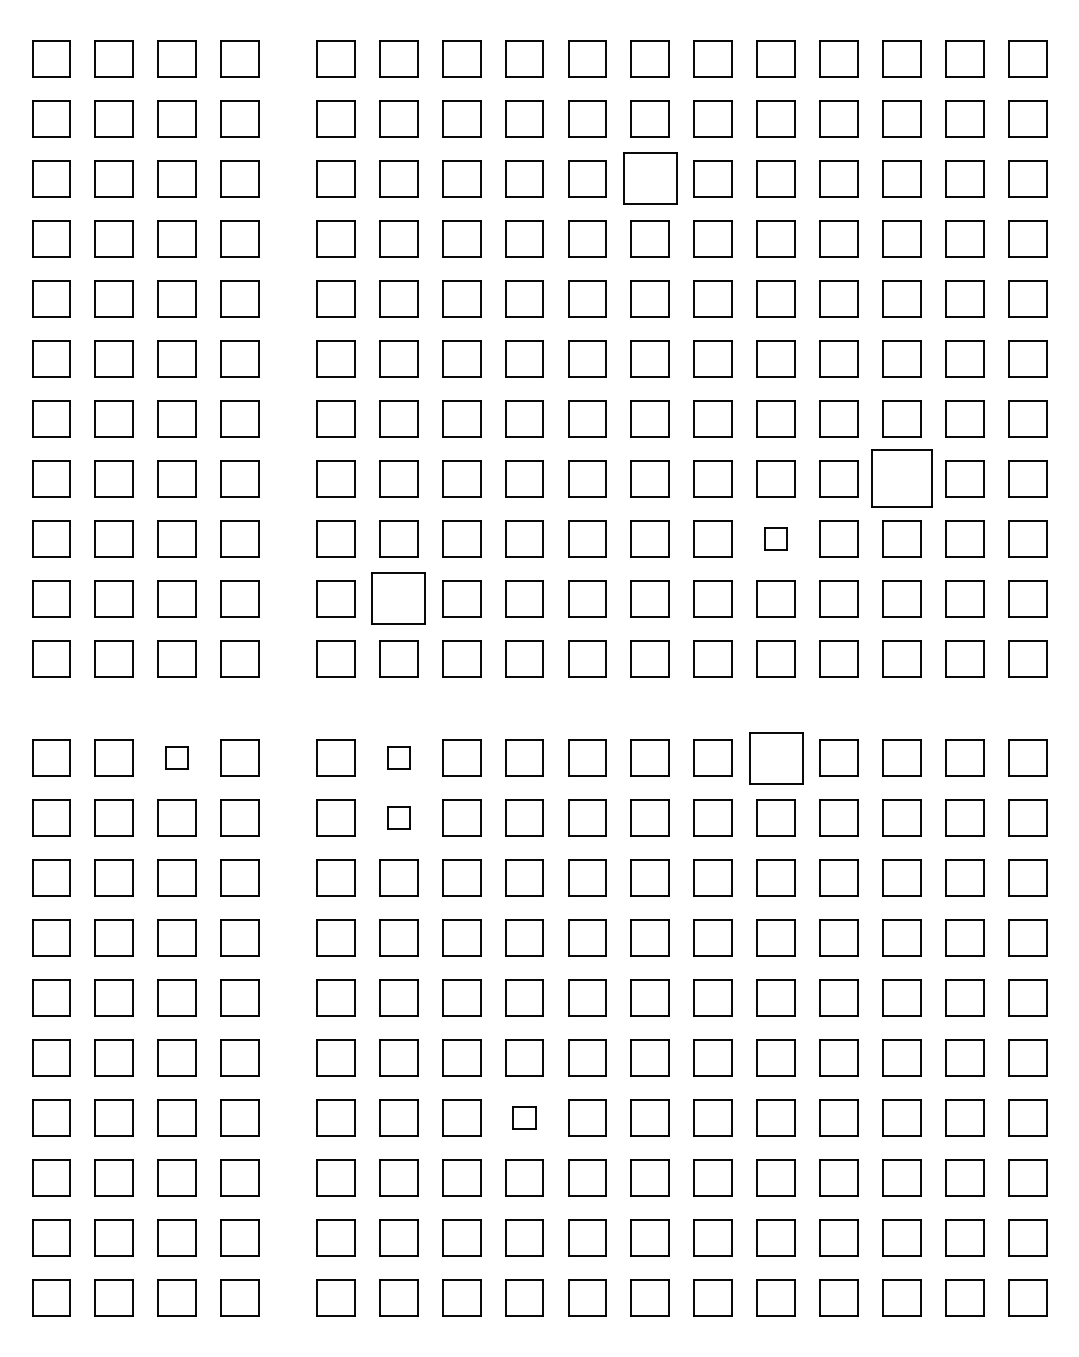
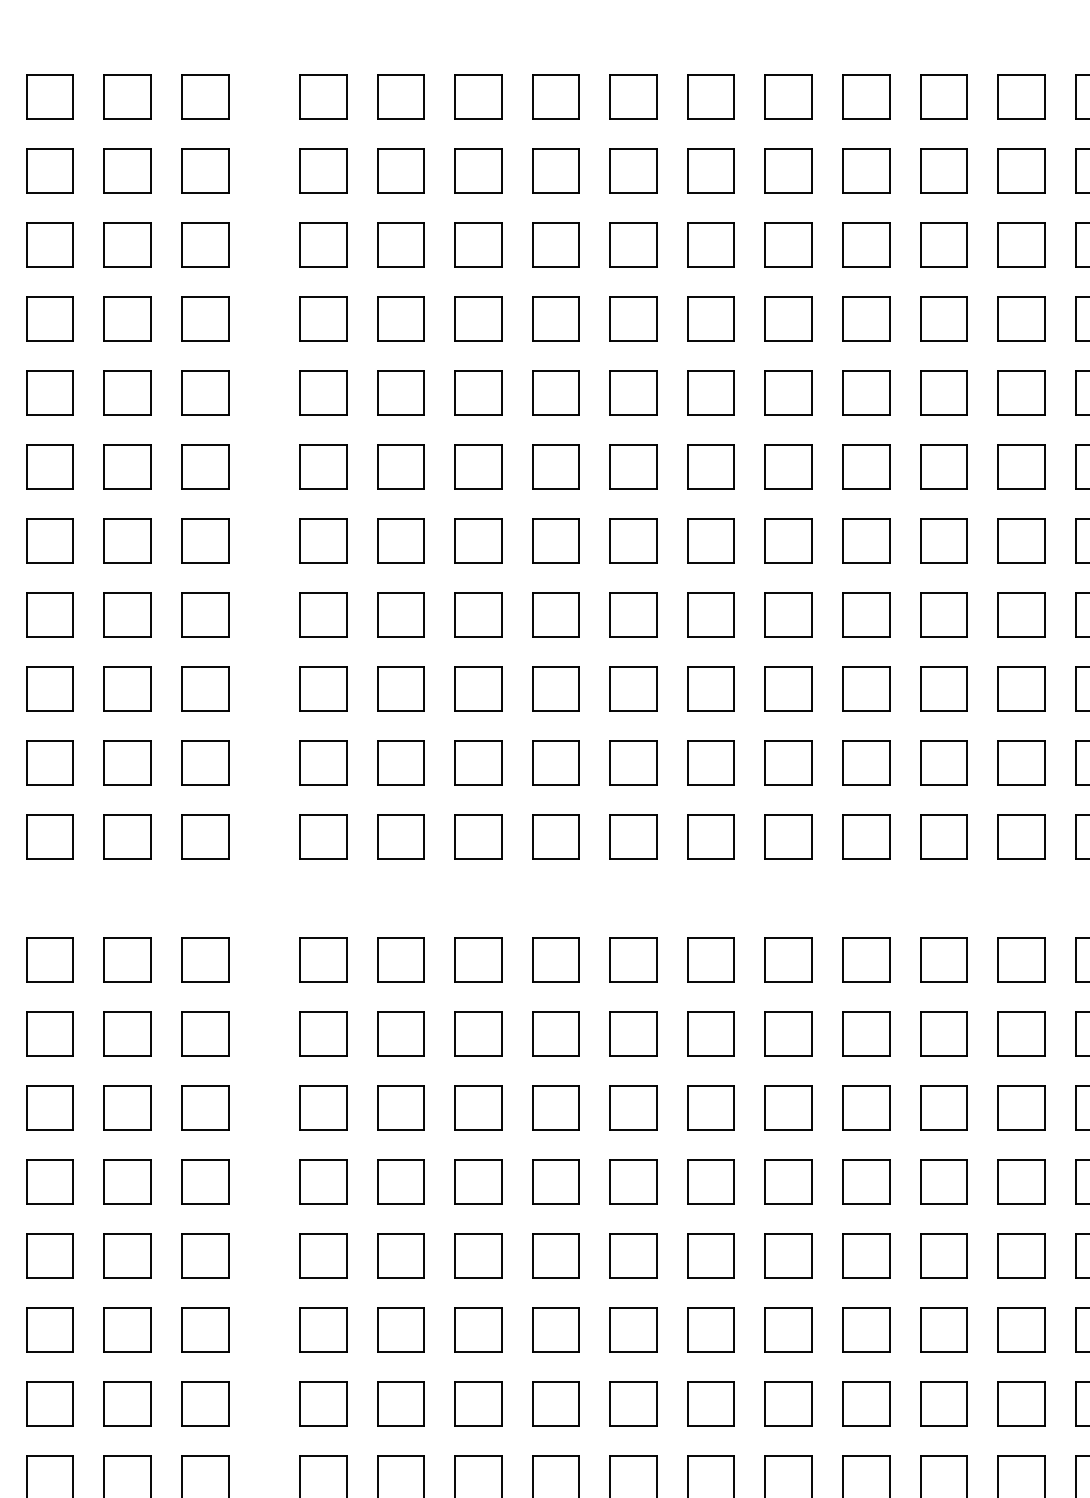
part: (649, 178) -> (710, 244), size x0.71
part: (901, 478) -> (1020, 614), size x0.62
part: (775, 538) -> (865, 688), size x1.67
part: (398, 598) -> (400, 762), size x0.71
part: (176, 757) -> (126, 958), size x1.67
part: (398, 757) -> (400, 958), size x1.67
part: (775, 757) -> (865, 958), size x0.71
part: (398, 817) -> (400, 1032), size x1.67
part: (524, 1117) -> (556, 1402), size x1.67

